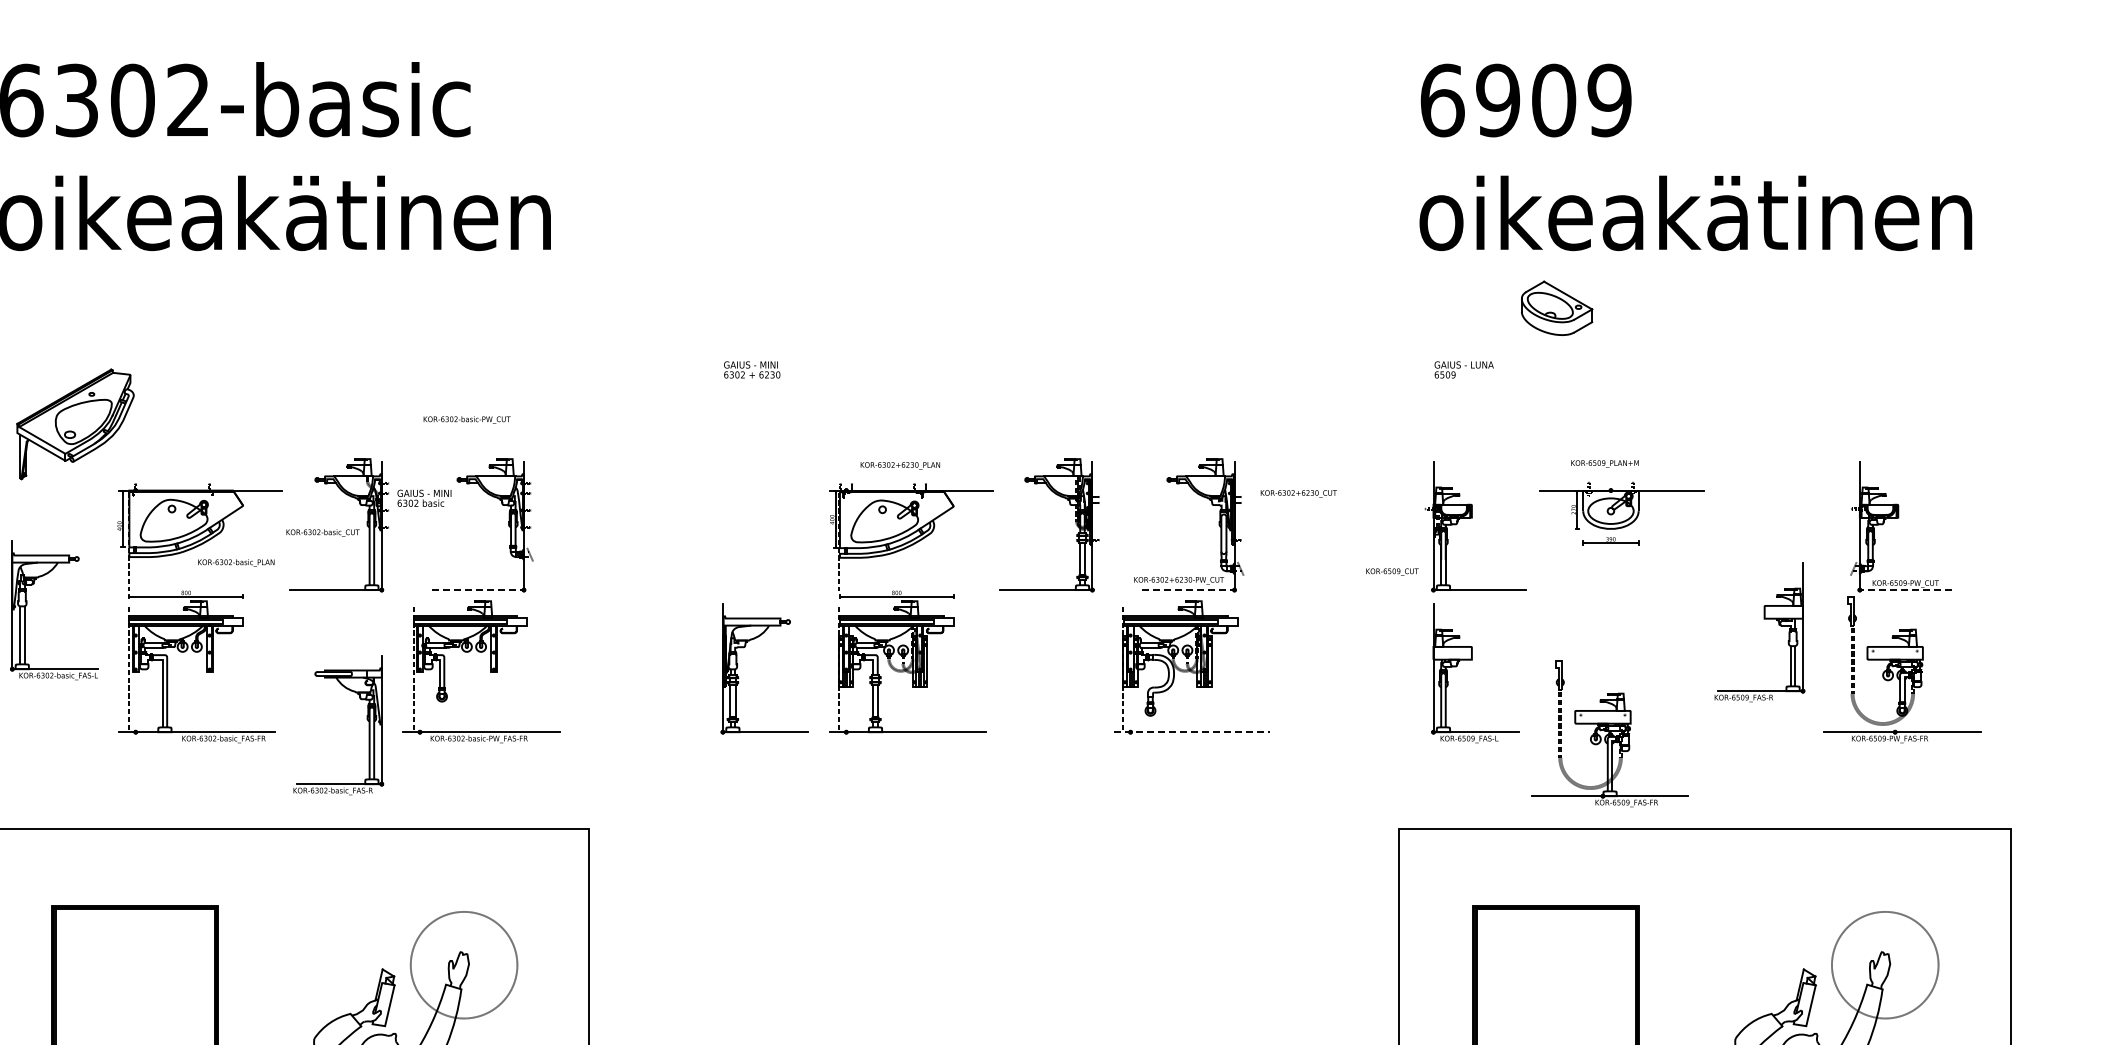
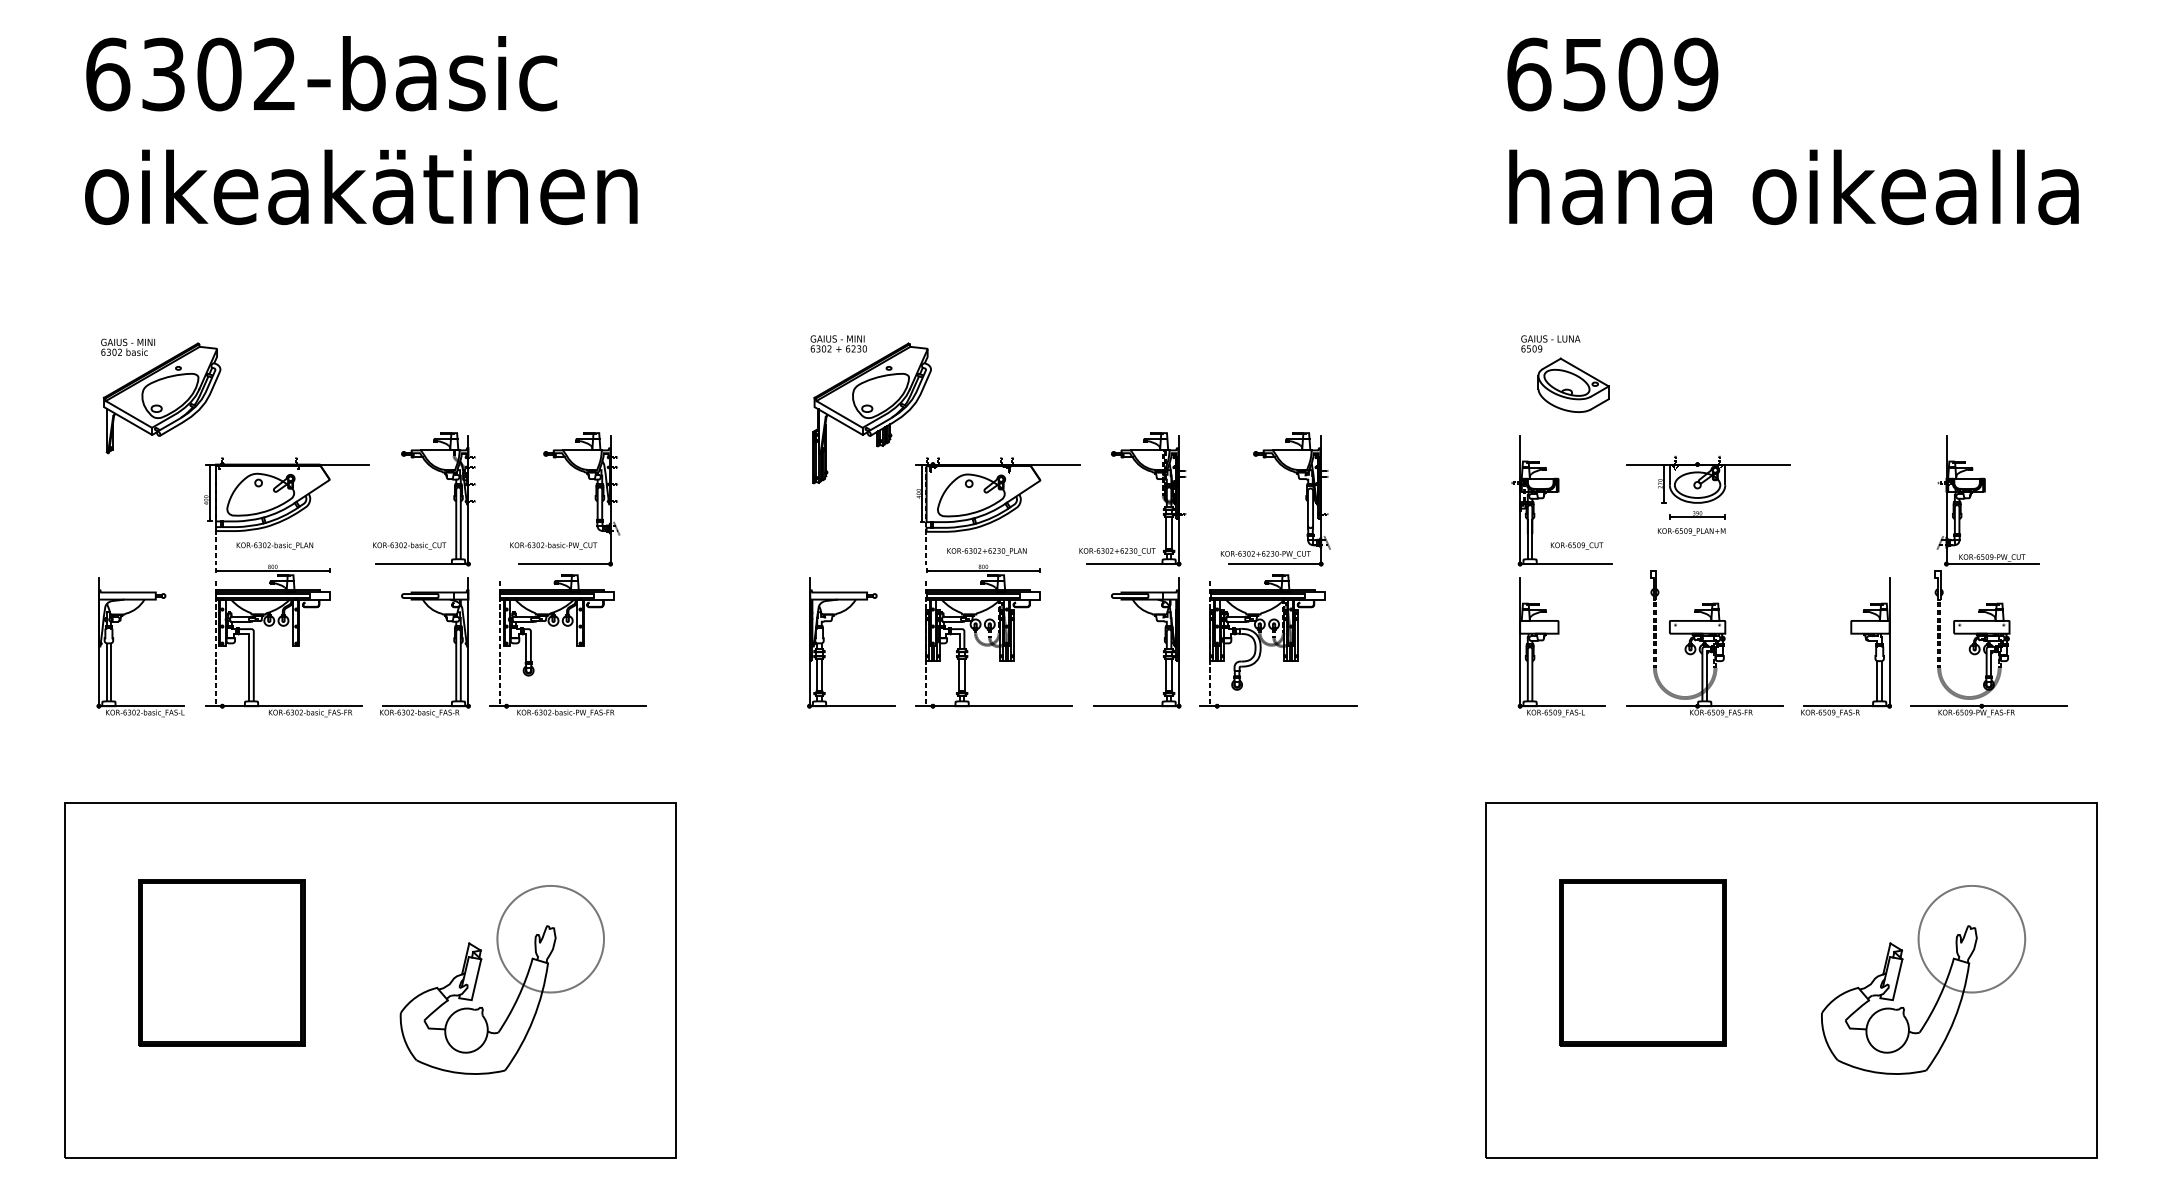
text: (1497, 100) -> (1584, 74), 6909 -> 6509
text: (1705, 213) -> (1792, 187), oikeakätinen -> hana oikealla
part: (1556, 307) -> (1573, 384), moved
text: (466, 419) -> (553, 545), moved
part: (784, 439) -> (871, 413), added
text: (1604, 463) -> (1691, 531), moved
text: (899, 465) -> (986, 551), moved
text: (1298, 493) -> (1117, 551), moved
text: (423, 497) -> (127, 346), moved
text: (322, 532) -> (409, 545), moved
text: (235, 562) -> (274, 545), moved
text: (1392, 571) -> (1577, 545), moved
line: (478, 590) -> (565, 564), dashed -> solid
line: (1188, 590) -> (1275, 564), dashed -> solid
line: (1905, 590) -> (1992, 564), dashed -> solid
part: (27, 603) -> (114, 640), moved
part: (1763, 619) -> (1850, 634), moved
part: (1077, 668) -> (1164, 642), added
part: (366, 720) -> (453, 642), moved
line: (1192, 732) -> (1279, 706), dashed -> solid
part: (1609, 733) -> (1704, 643), moved

